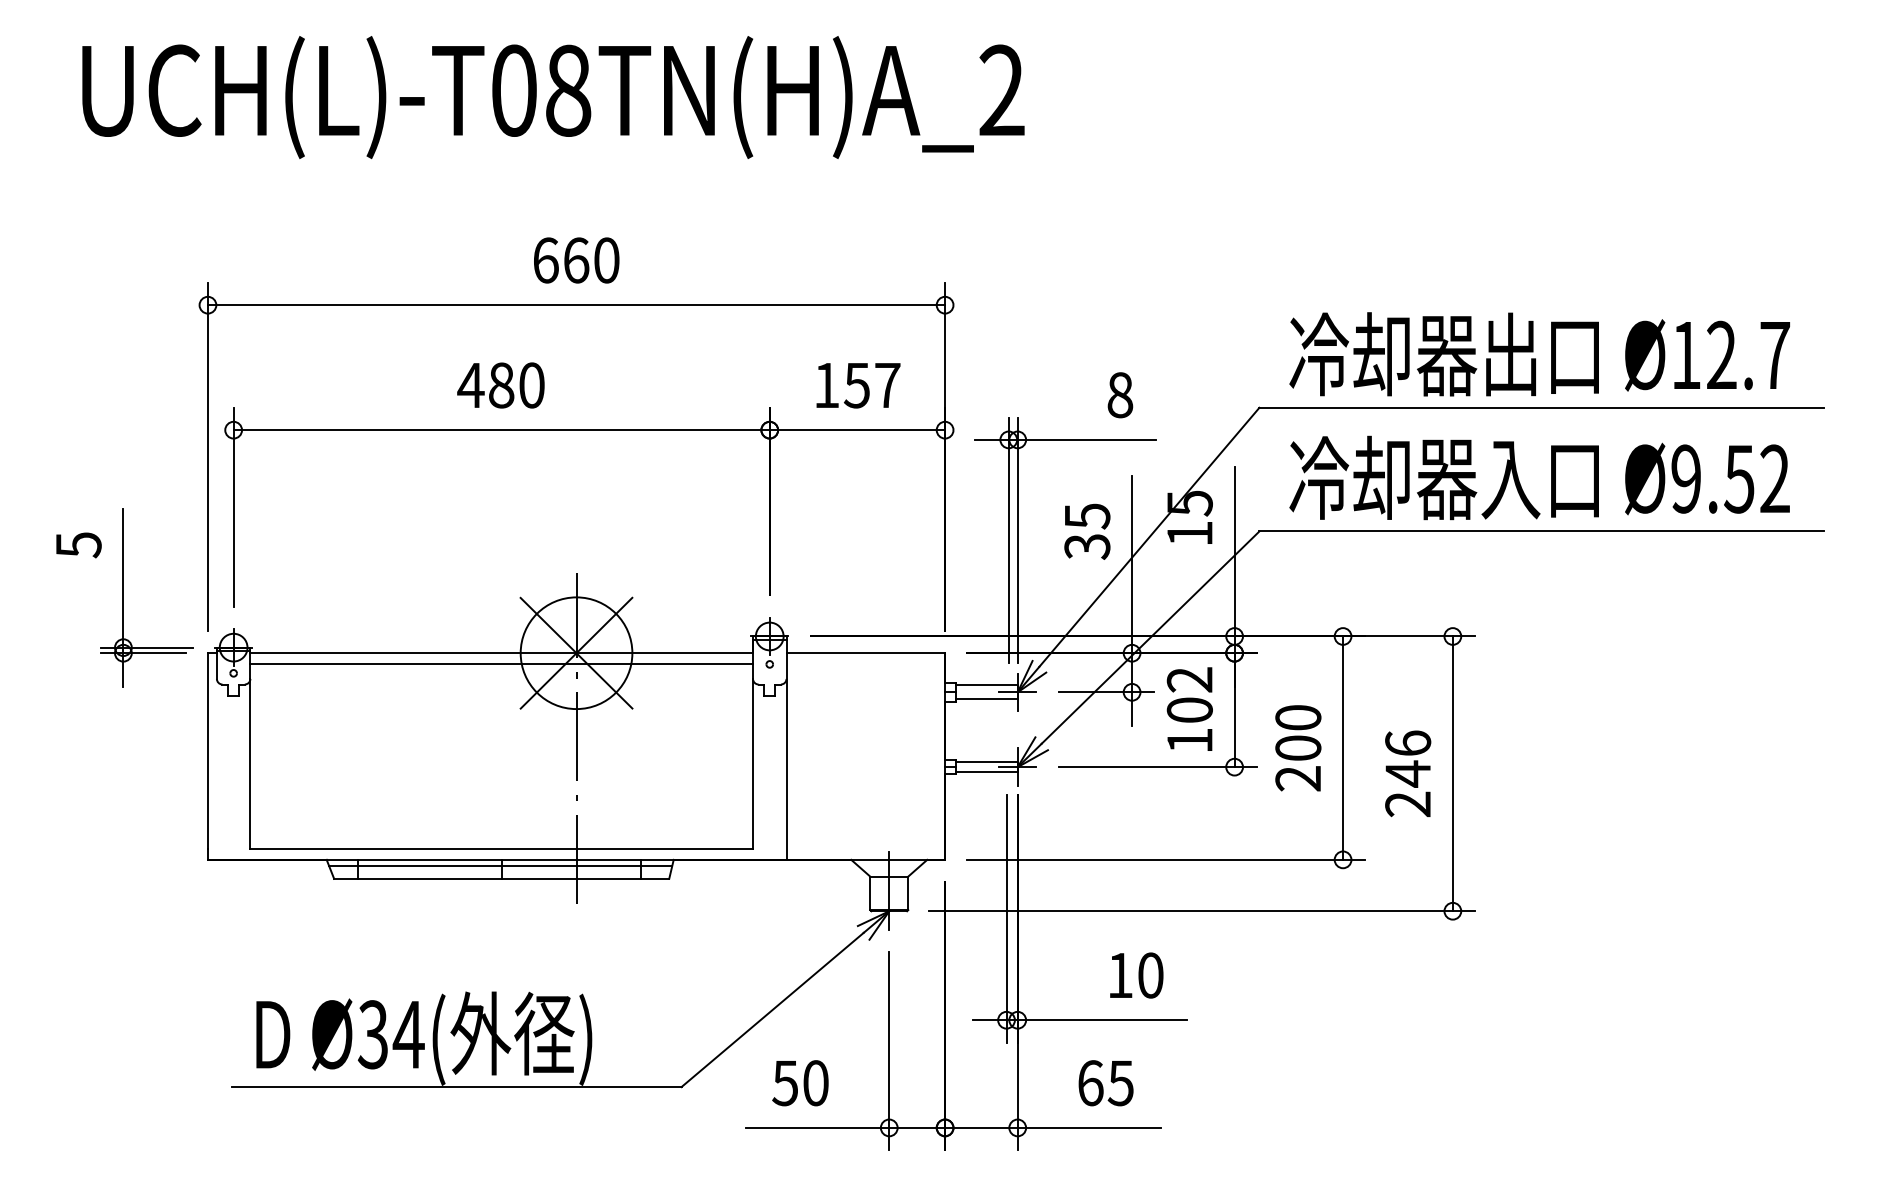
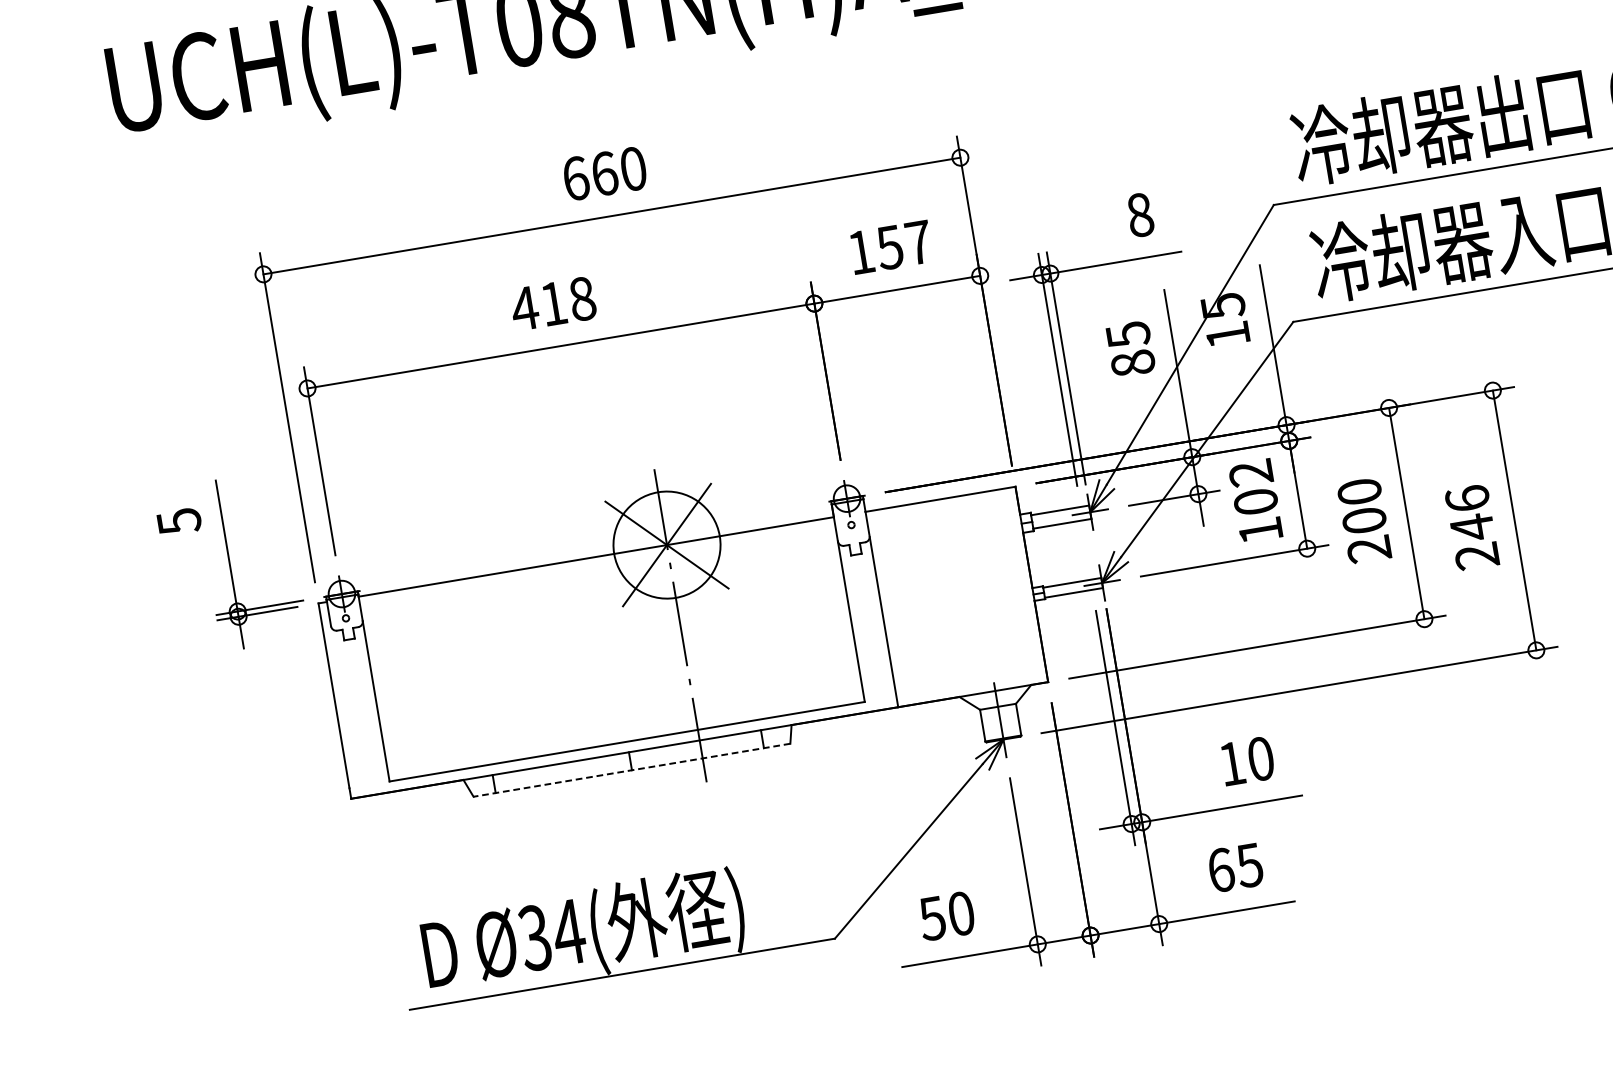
text: (516, 385) -> (567, 301), 480 -> 418
text: (1087, 546) -> (1133, 363), 35 -> 85
line: (501, 664) -> (597, 567), removed
line: (500, 866) -> (628, 758), removed
line: (501, 878) -> (631, 769), solid -> dashed

